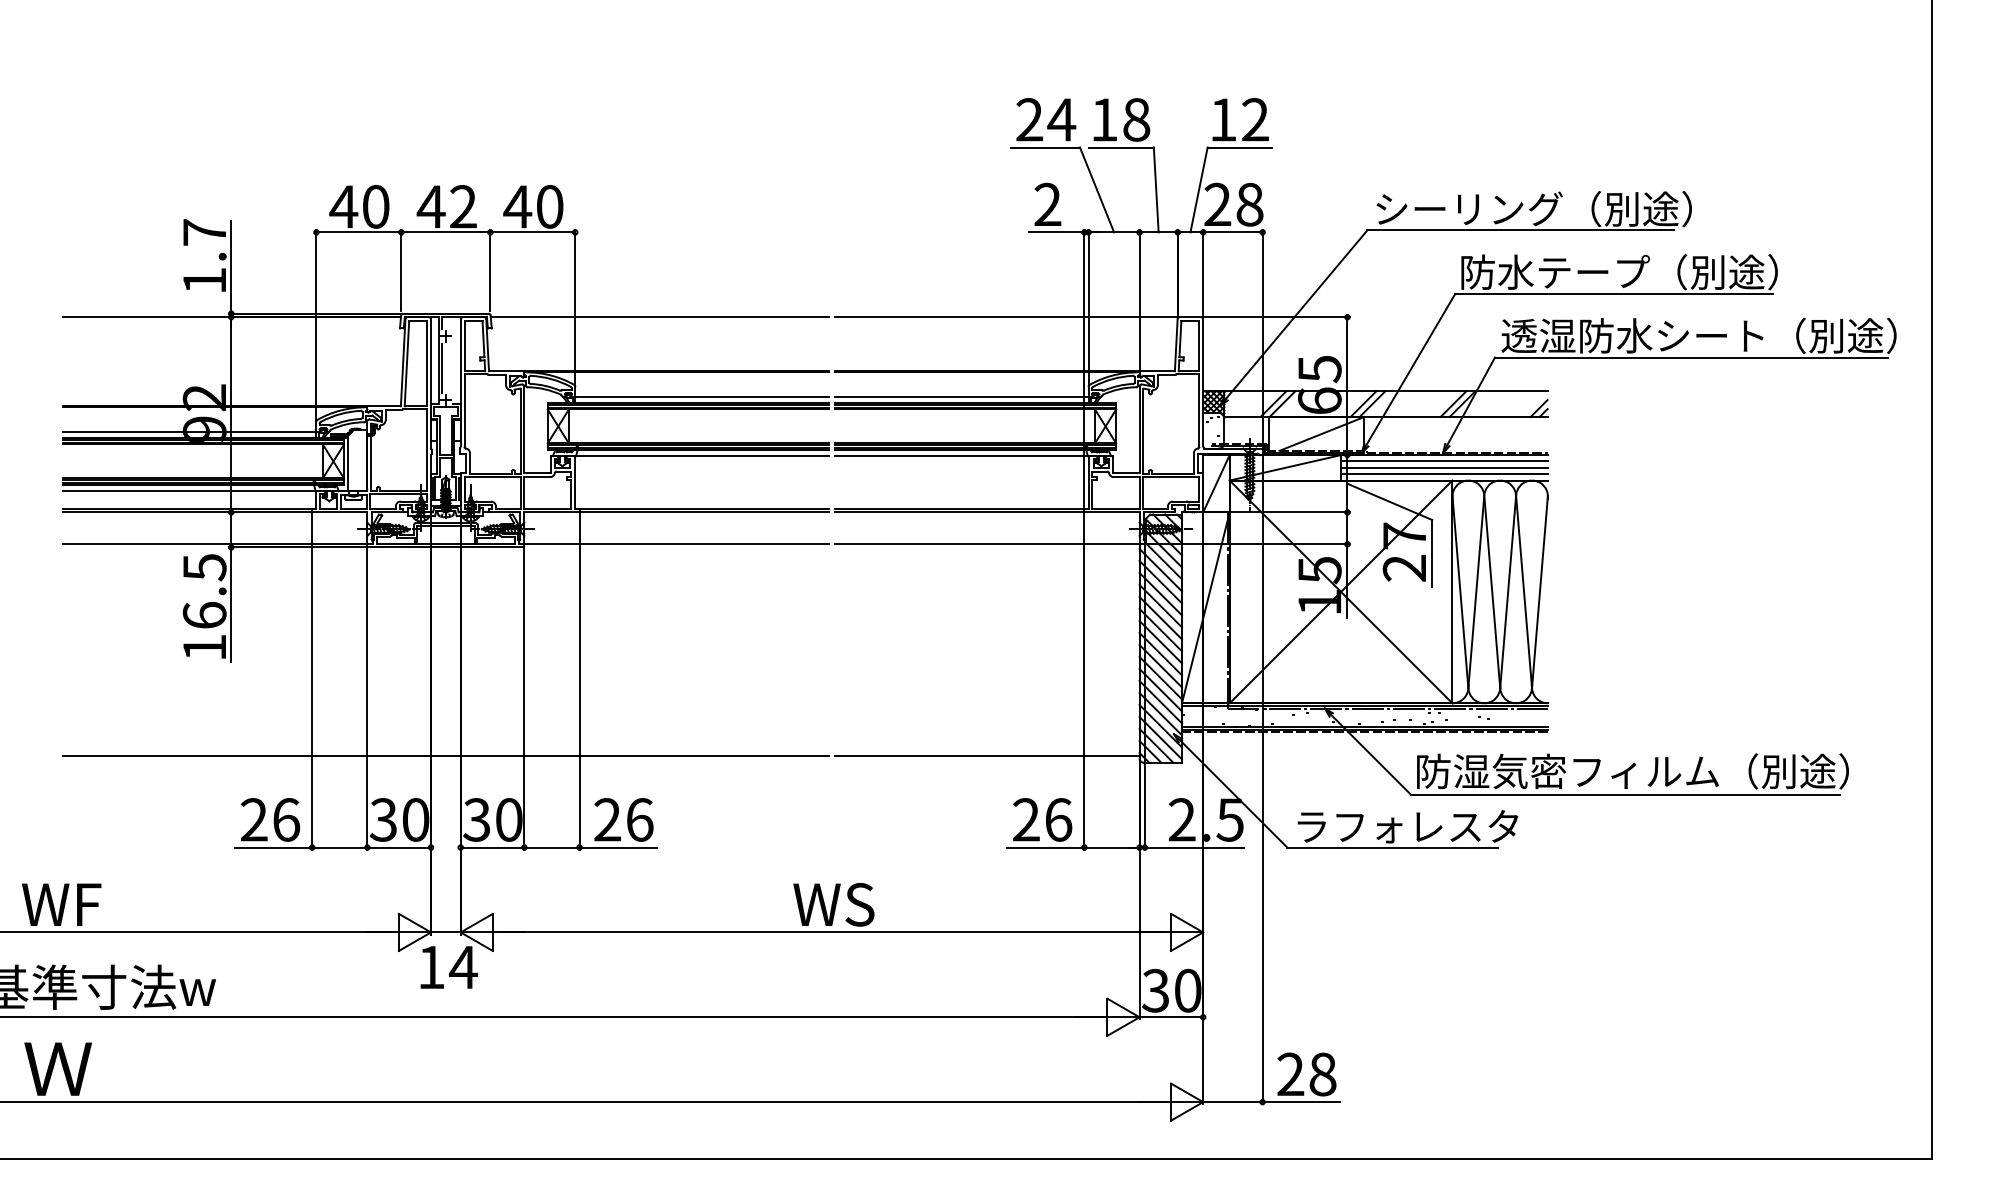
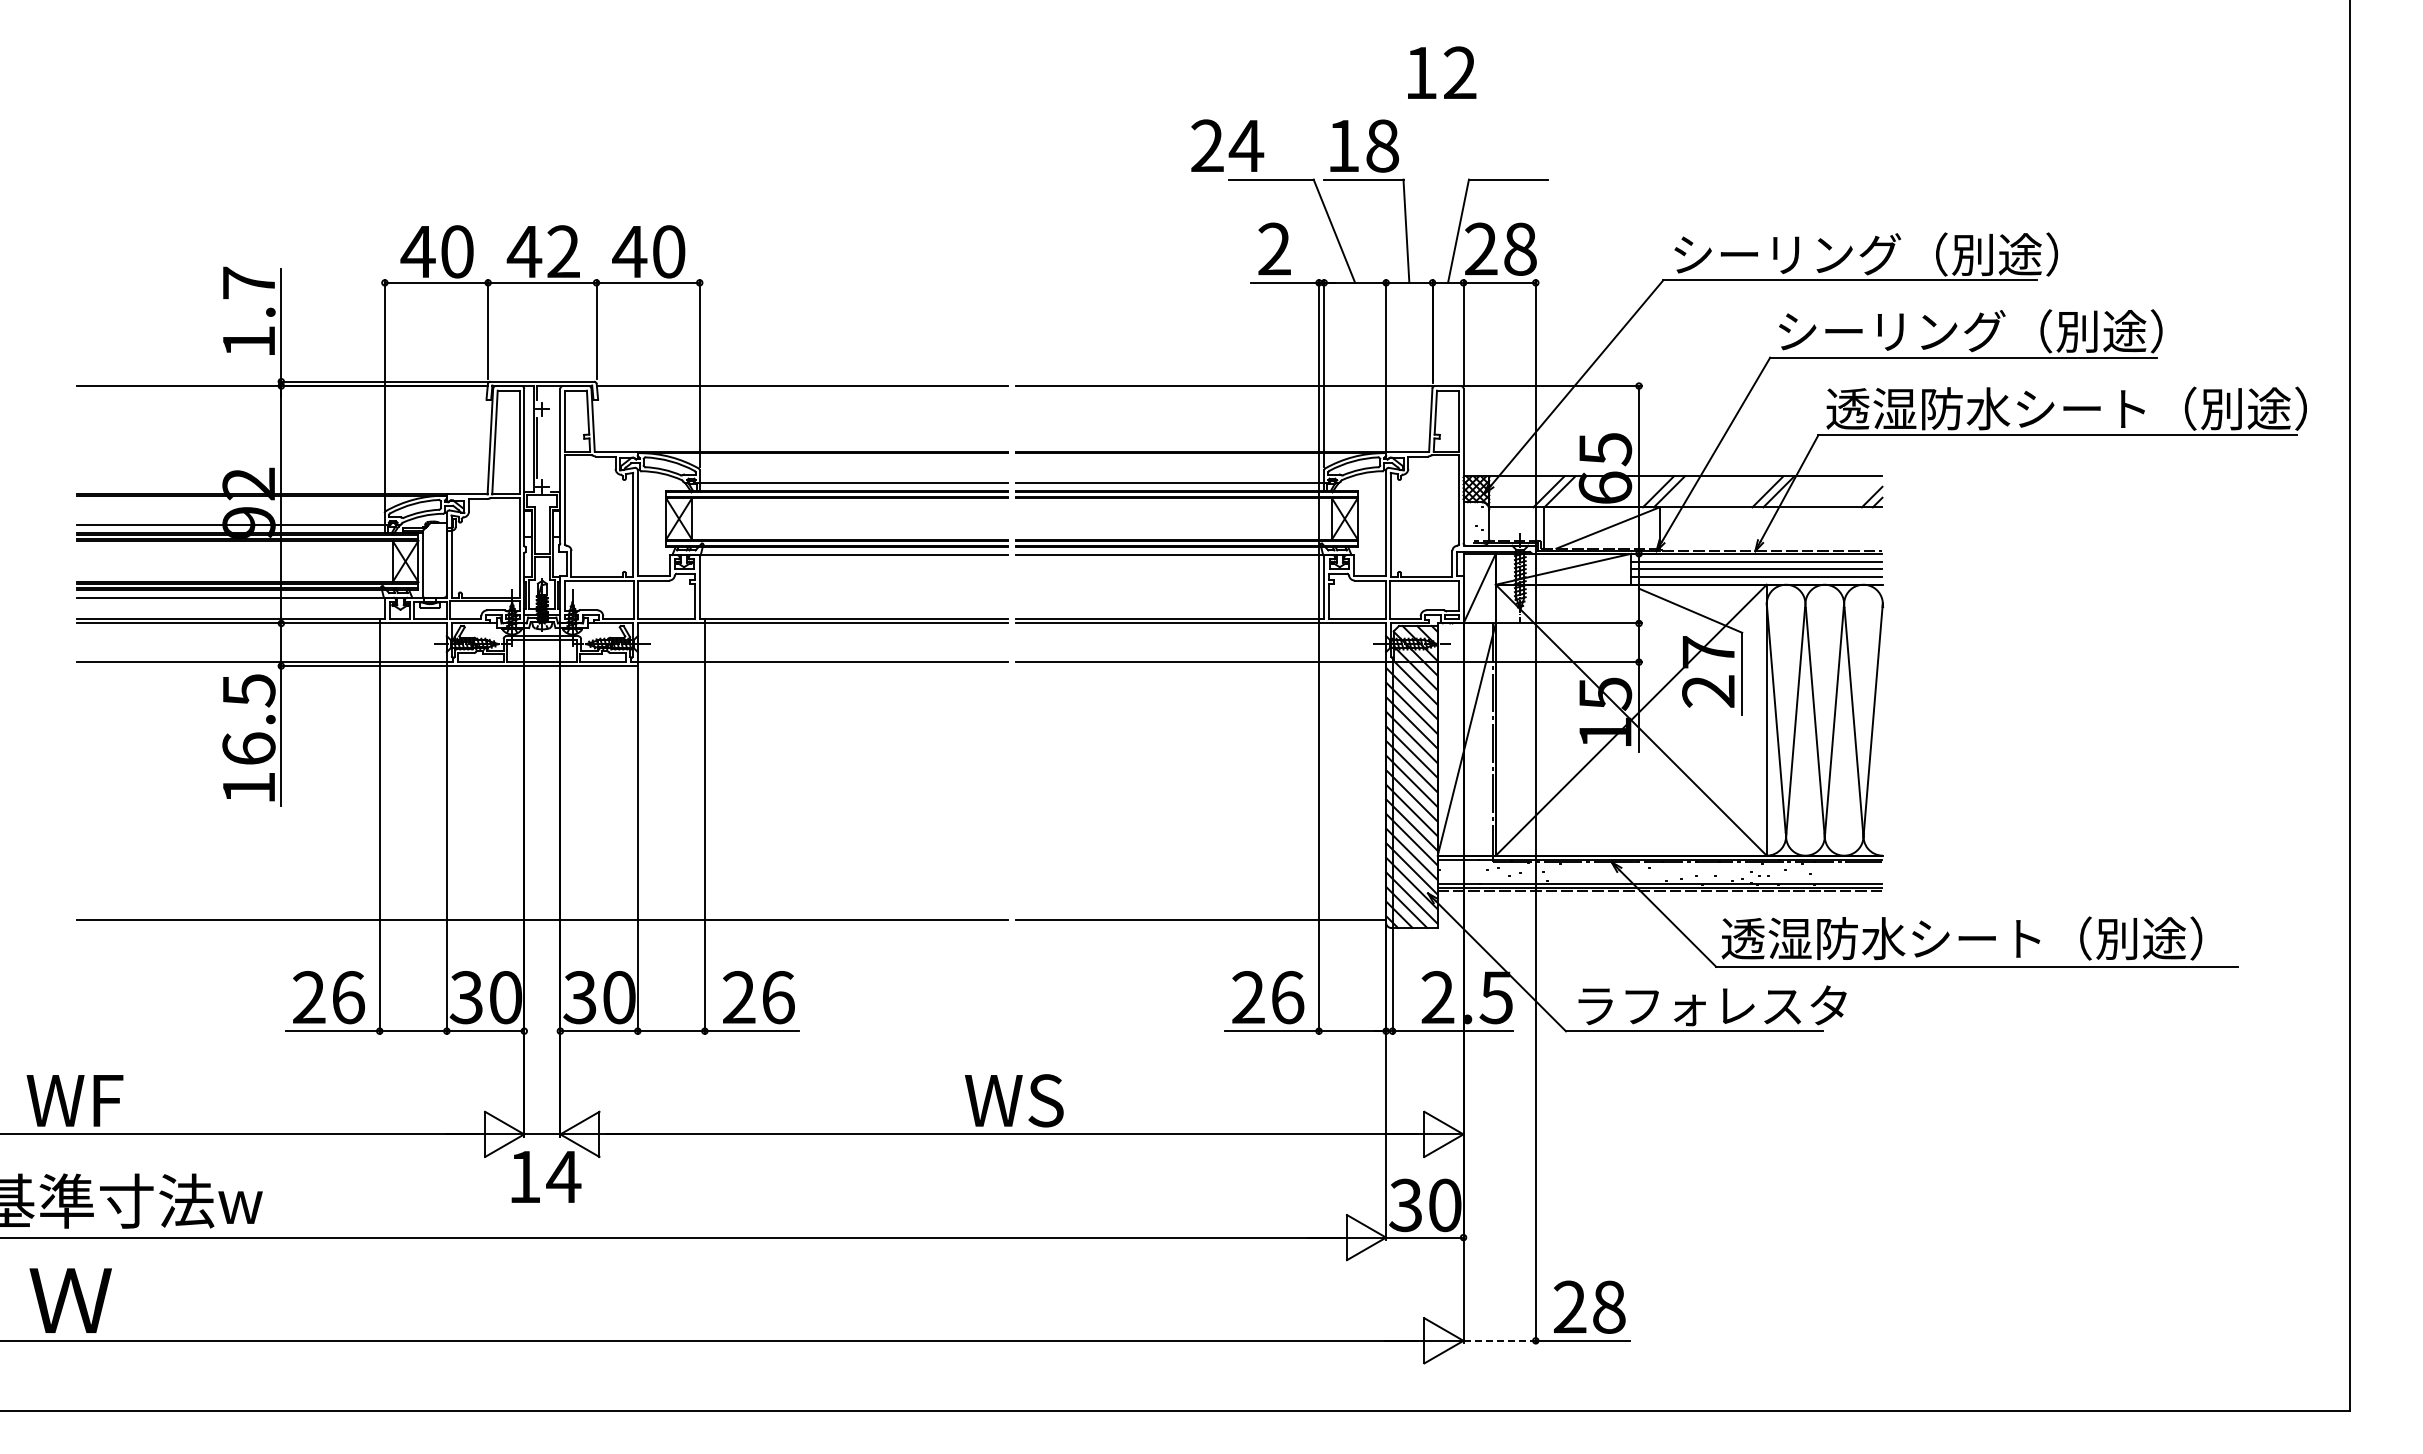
text: (1046, 119) -> (1227, 145), moved
text: (1240, 119) -> (1442, 72), moved
text: (1555, 271) -> (1892, 330), 防水テープ（別途） -> シーリング（別途）
text: (1632, 771) -> (1985, 938), 防湿気密フィルム（別途） -> 透湿防水シート（別途）
line: (1233, 1101) -> (1500, 1340), solid -> dashed

